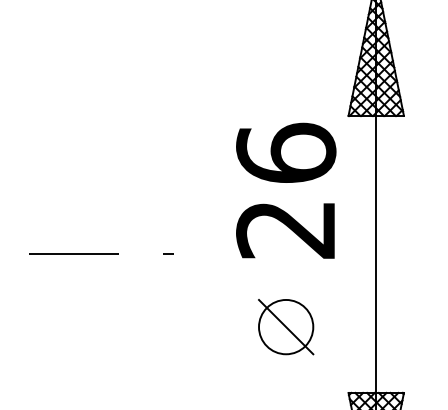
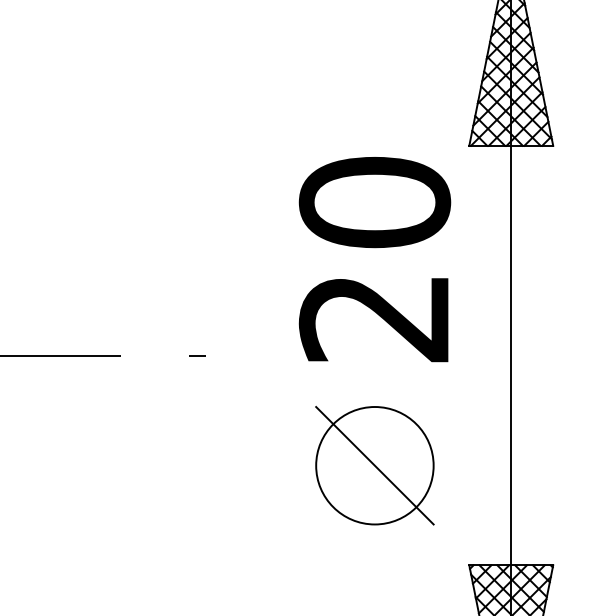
text: (286, 152) -> (375, 201), 26 -> 20
part: (285, 326) -> (373, 464), size x1.43

